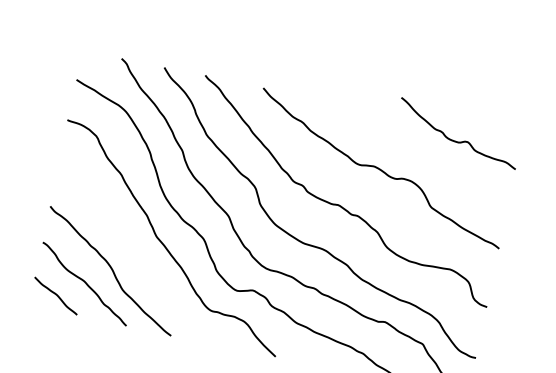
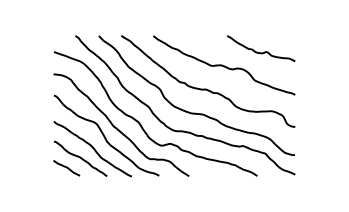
curve: (457, 140) -> (261, 52), moved
curve: (138, 252) -> (105, 136), added

